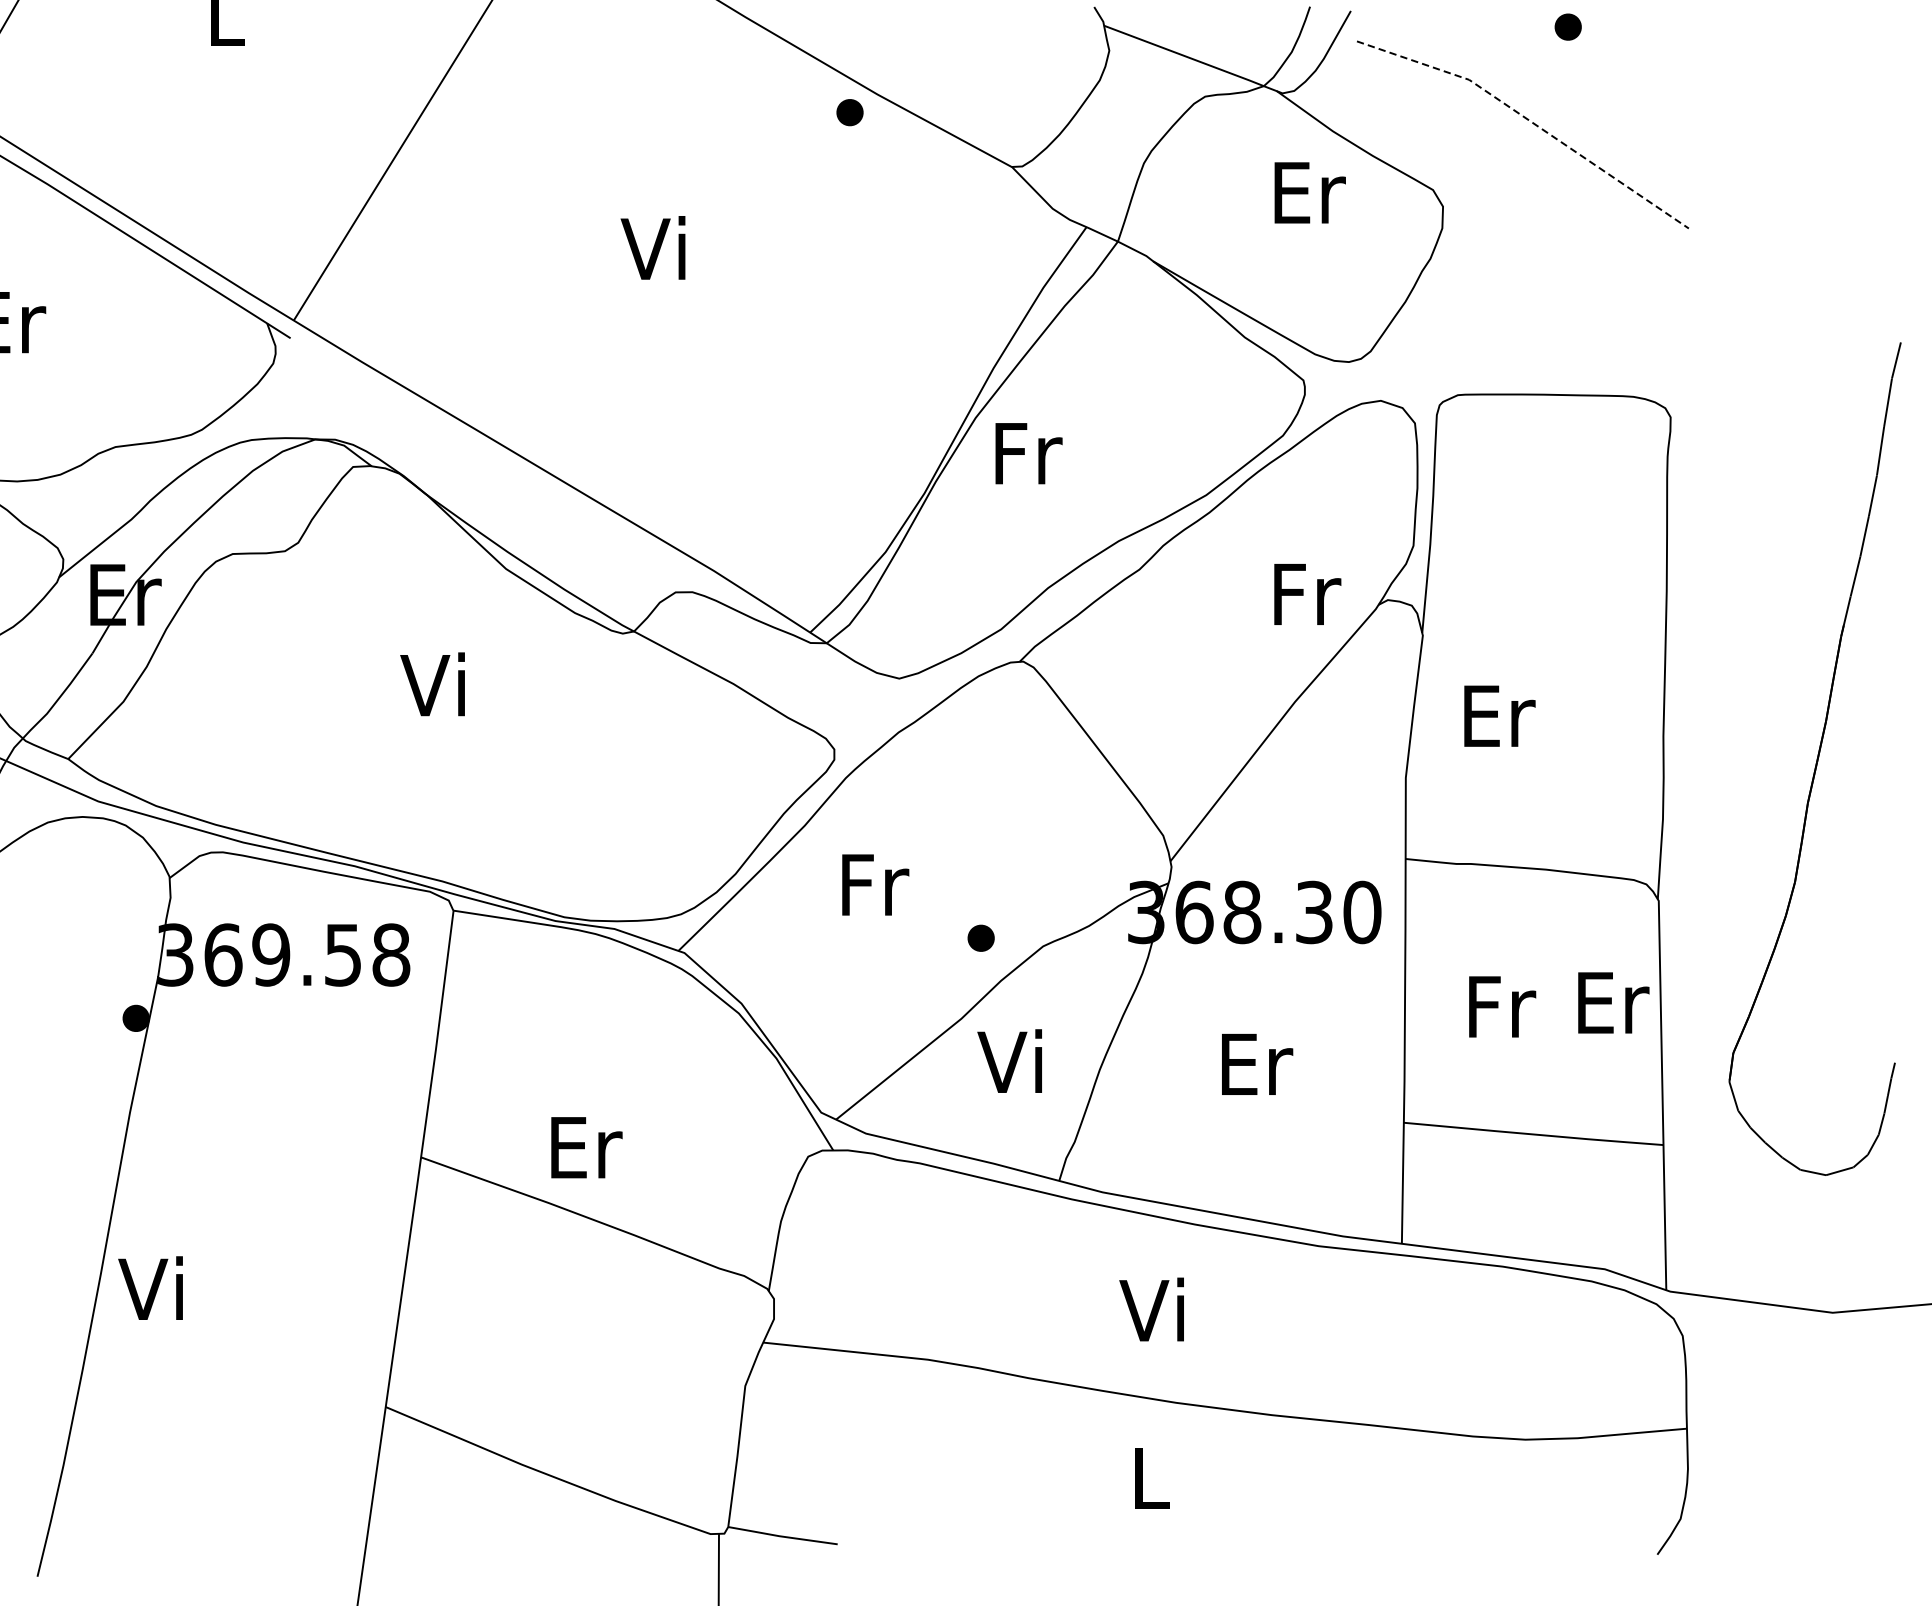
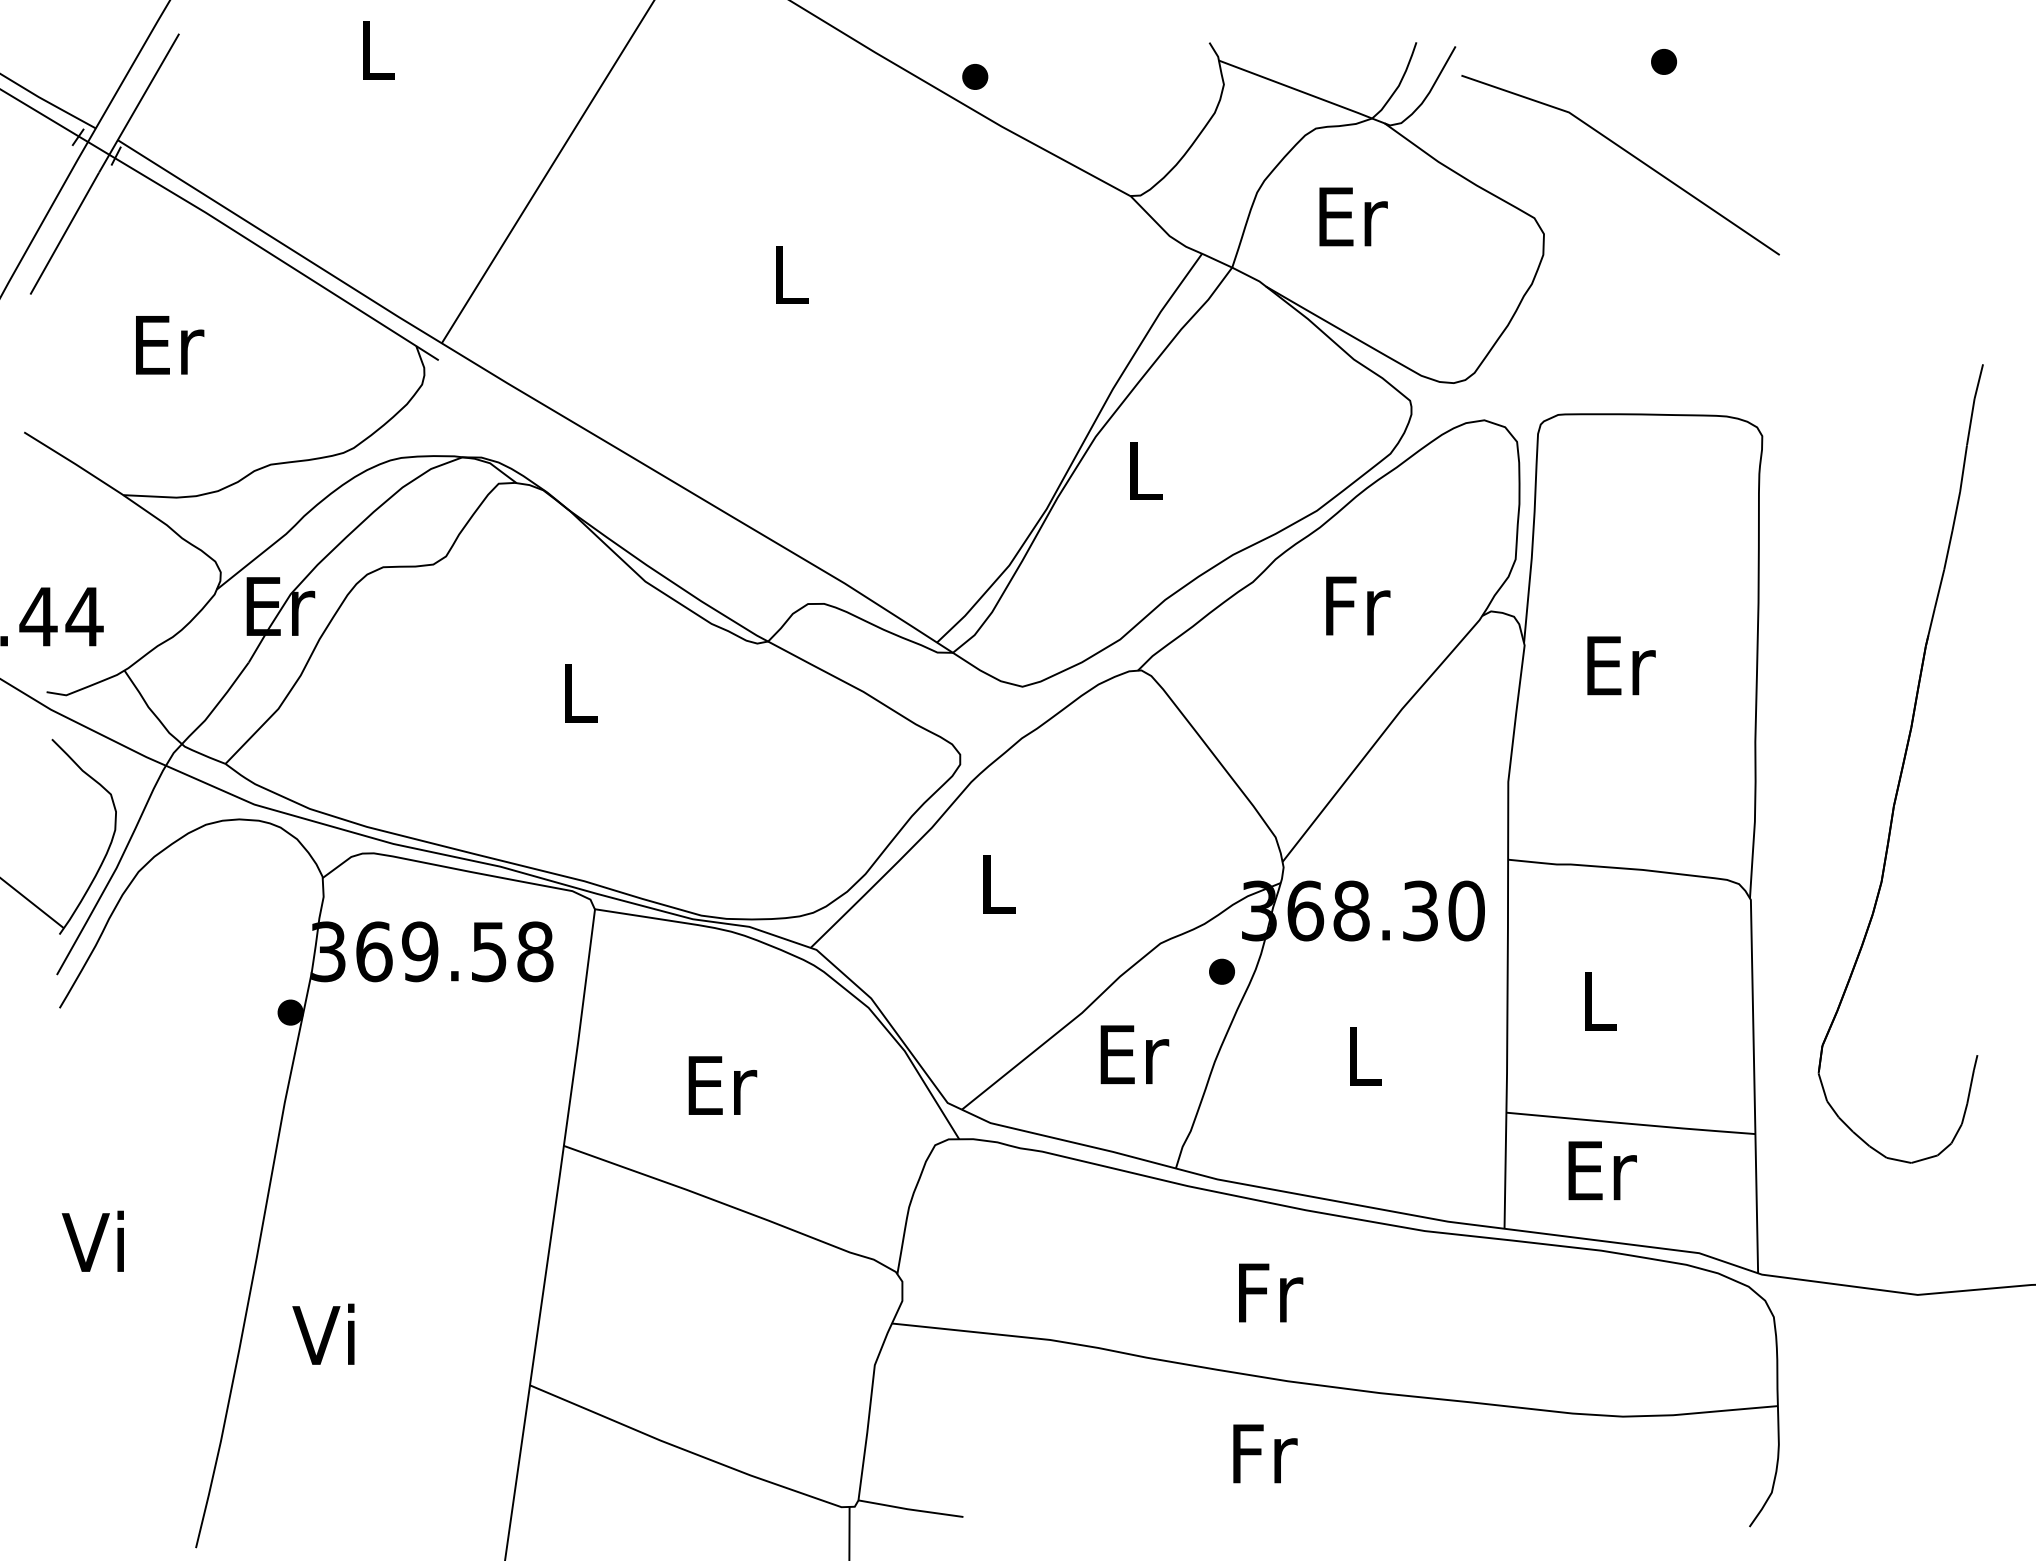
part: (850, 112) -> (975, 76), moved
line: (1529, 120) -> (1626, 151), dashed -> solid
text: (1310, 192) -> (1353, 216), moved
text: (653, 247) -> (786, 273), Vi -> L
text: (1028, 453) -> (1146, 470), Fr -> L
text: (1308, 593) -> (1358, 605), moved
text: (432, 683) -> (574, 691), Vi -> L
text: (1499, 715) -> (1621, 665), moved
text: (875, 884) -> (999, 884), Fr -> L
part: (980, 938) -> (1221, 971), moved
text: (1613, 1002) -> (1602, 1170), moved
text: (1503, 1006) -> (1601, 1001), Fr -> L
text: (1015, 1061) -> (1133, 1053), Vi -> Er
text: (1257, 1064) -> (1366, 1056), Er -> L
text: (586, 1147) -> (722, 1085), moved
text: (150, 1287) -> (323, 1333), moved
text: (1155, 1309) -> (1268, 1291), Vi -> Fr
text: (1152, 1478) -> (1265, 1453), L -> Fr

